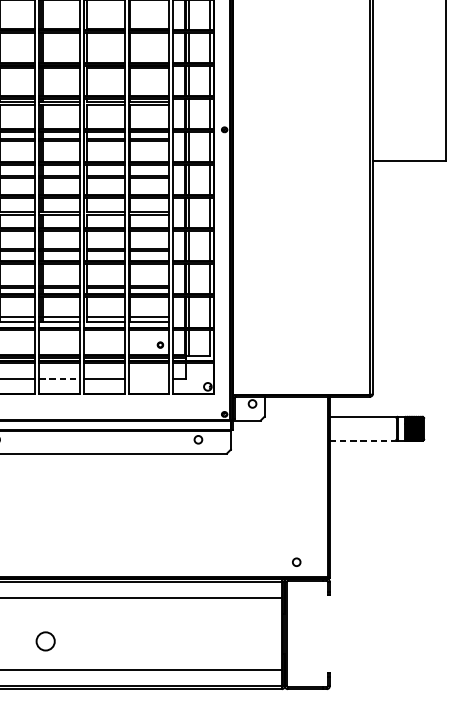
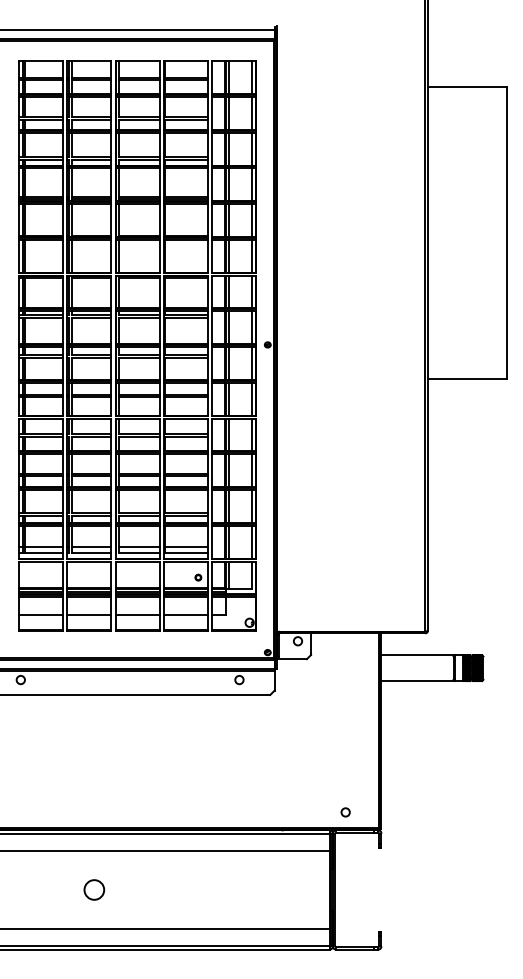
line: (59, 379) -> (89, 614), dashed -> solid
line: (148, 379) -> (185, 614), added
line: (364, 441) -> (418, 681), dashed -> solid
circle: (45, 640) -> (94, 889), moved

